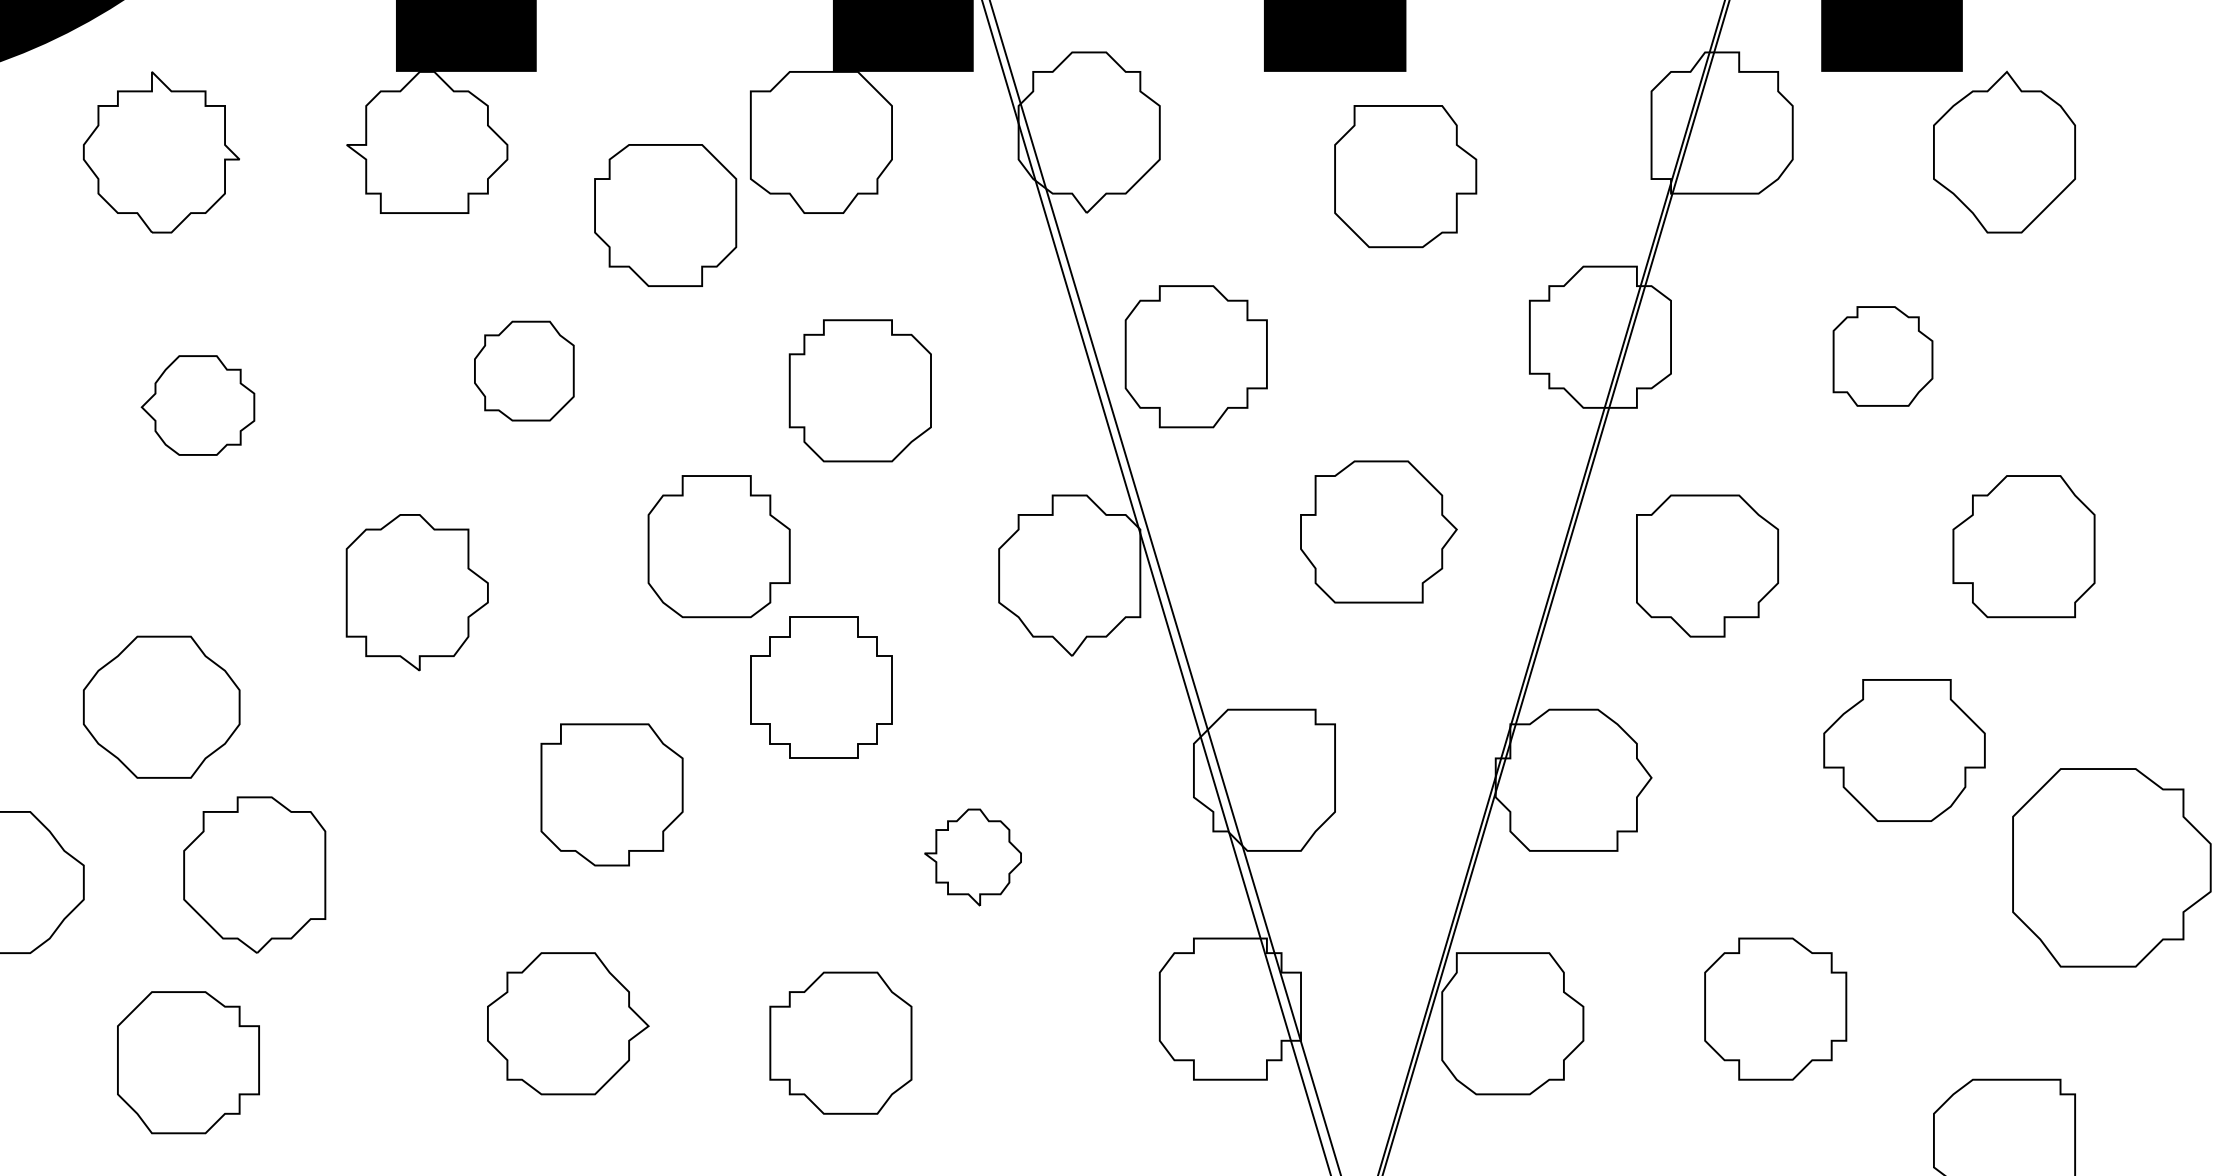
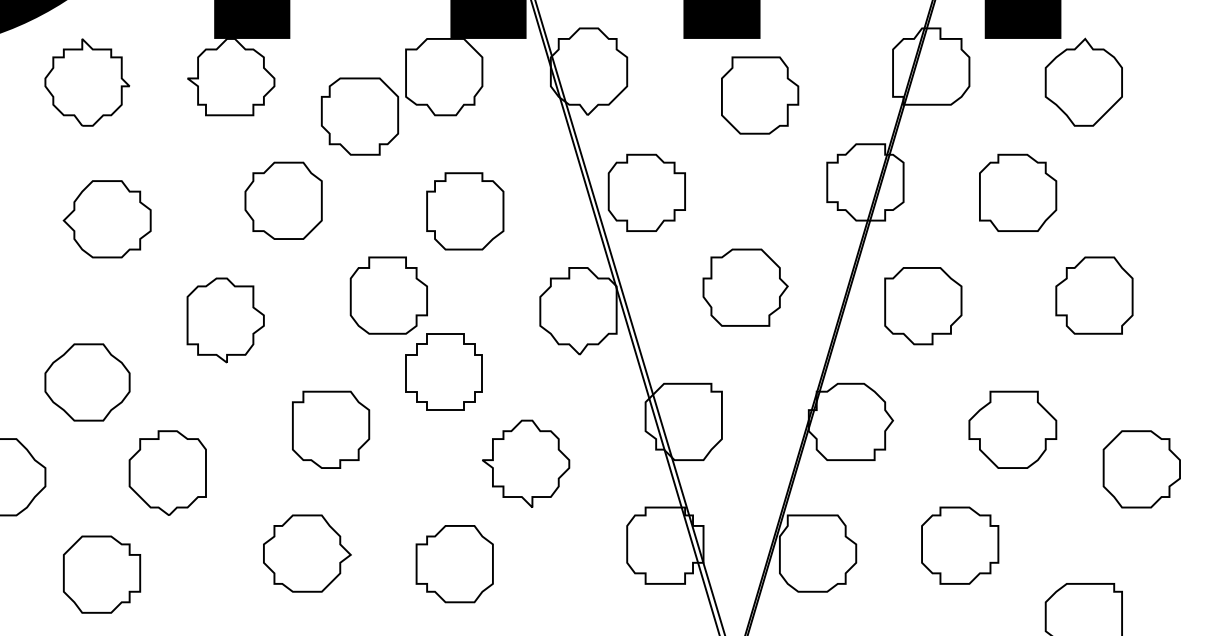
part: (1883, 355) -> (1018, 192), size x1.43
part: (524, 370) -> (283, 200), size x1.43
part: (196, 405) -> (106, 219), size x1.43
part: (1903, 749) -> (1012, 429), moved
part: (973, 857) -> (526, 463), size x1.67
part: (2111, 868) -> (1141, 469), size x0.71
part: (254, 873) -> (167, 472), moved

